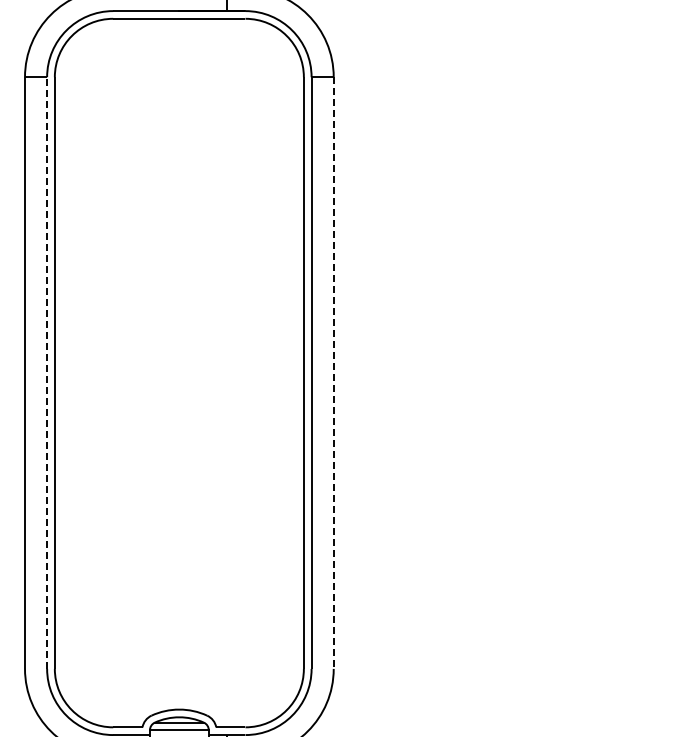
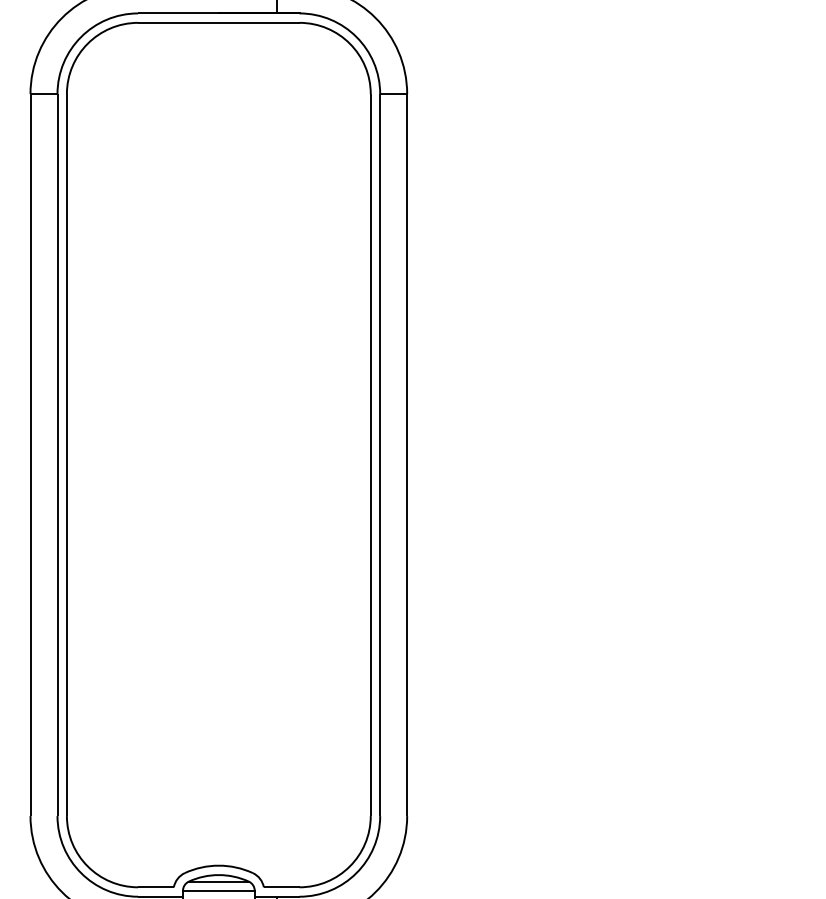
line: (47, 373) -> (57, 455), dashed -> solid
line: (333, 373) -> (406, 455), dashed -> solid

